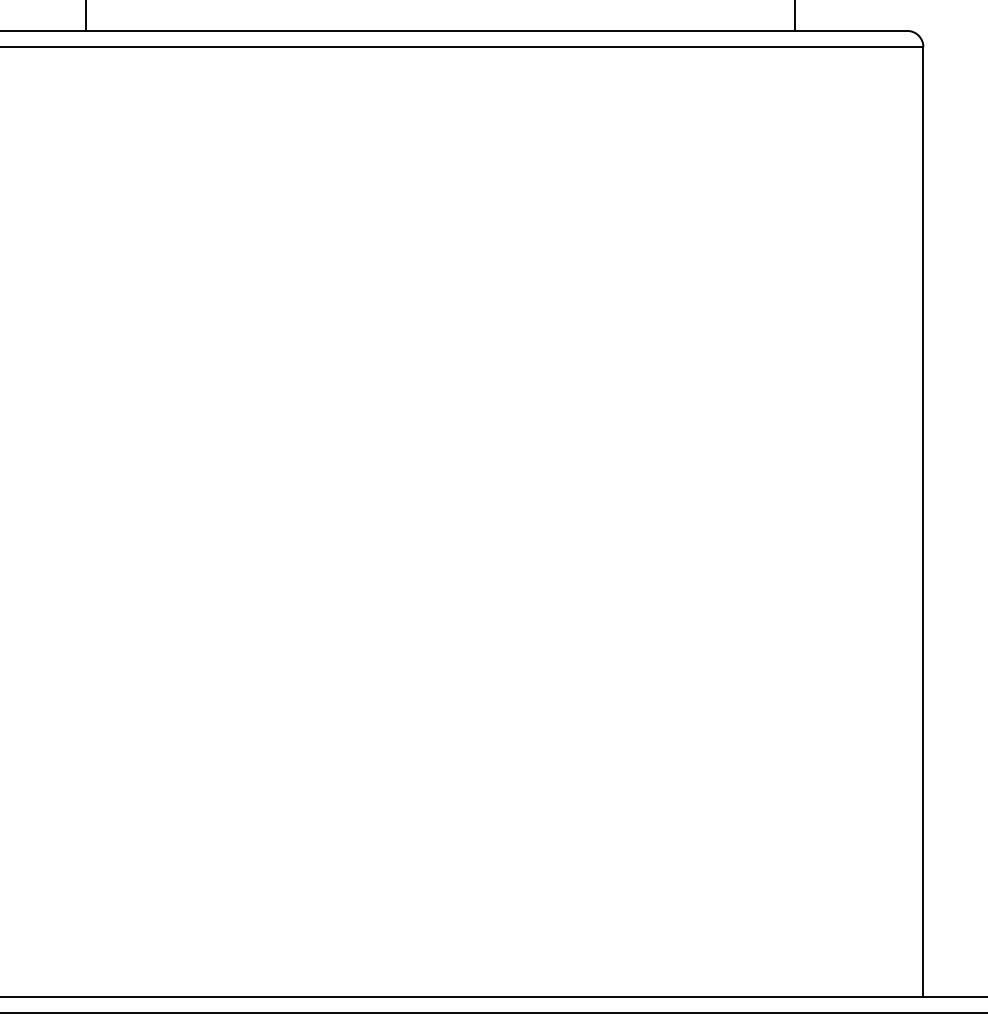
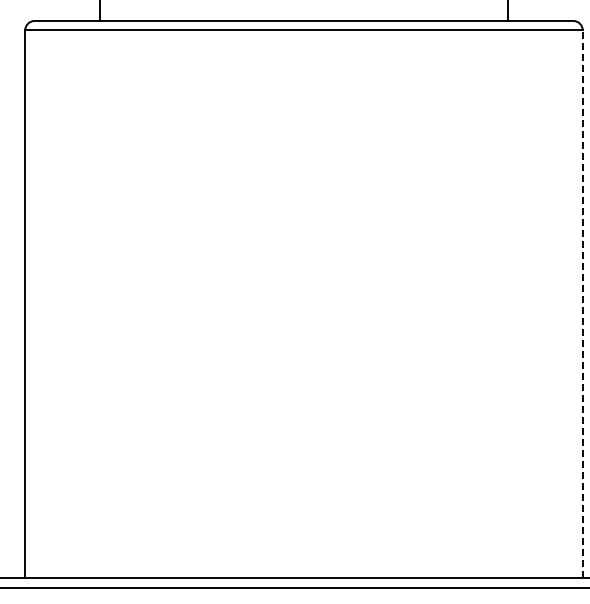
line: (923, 520) -> (582, 303), solid -> dashed

